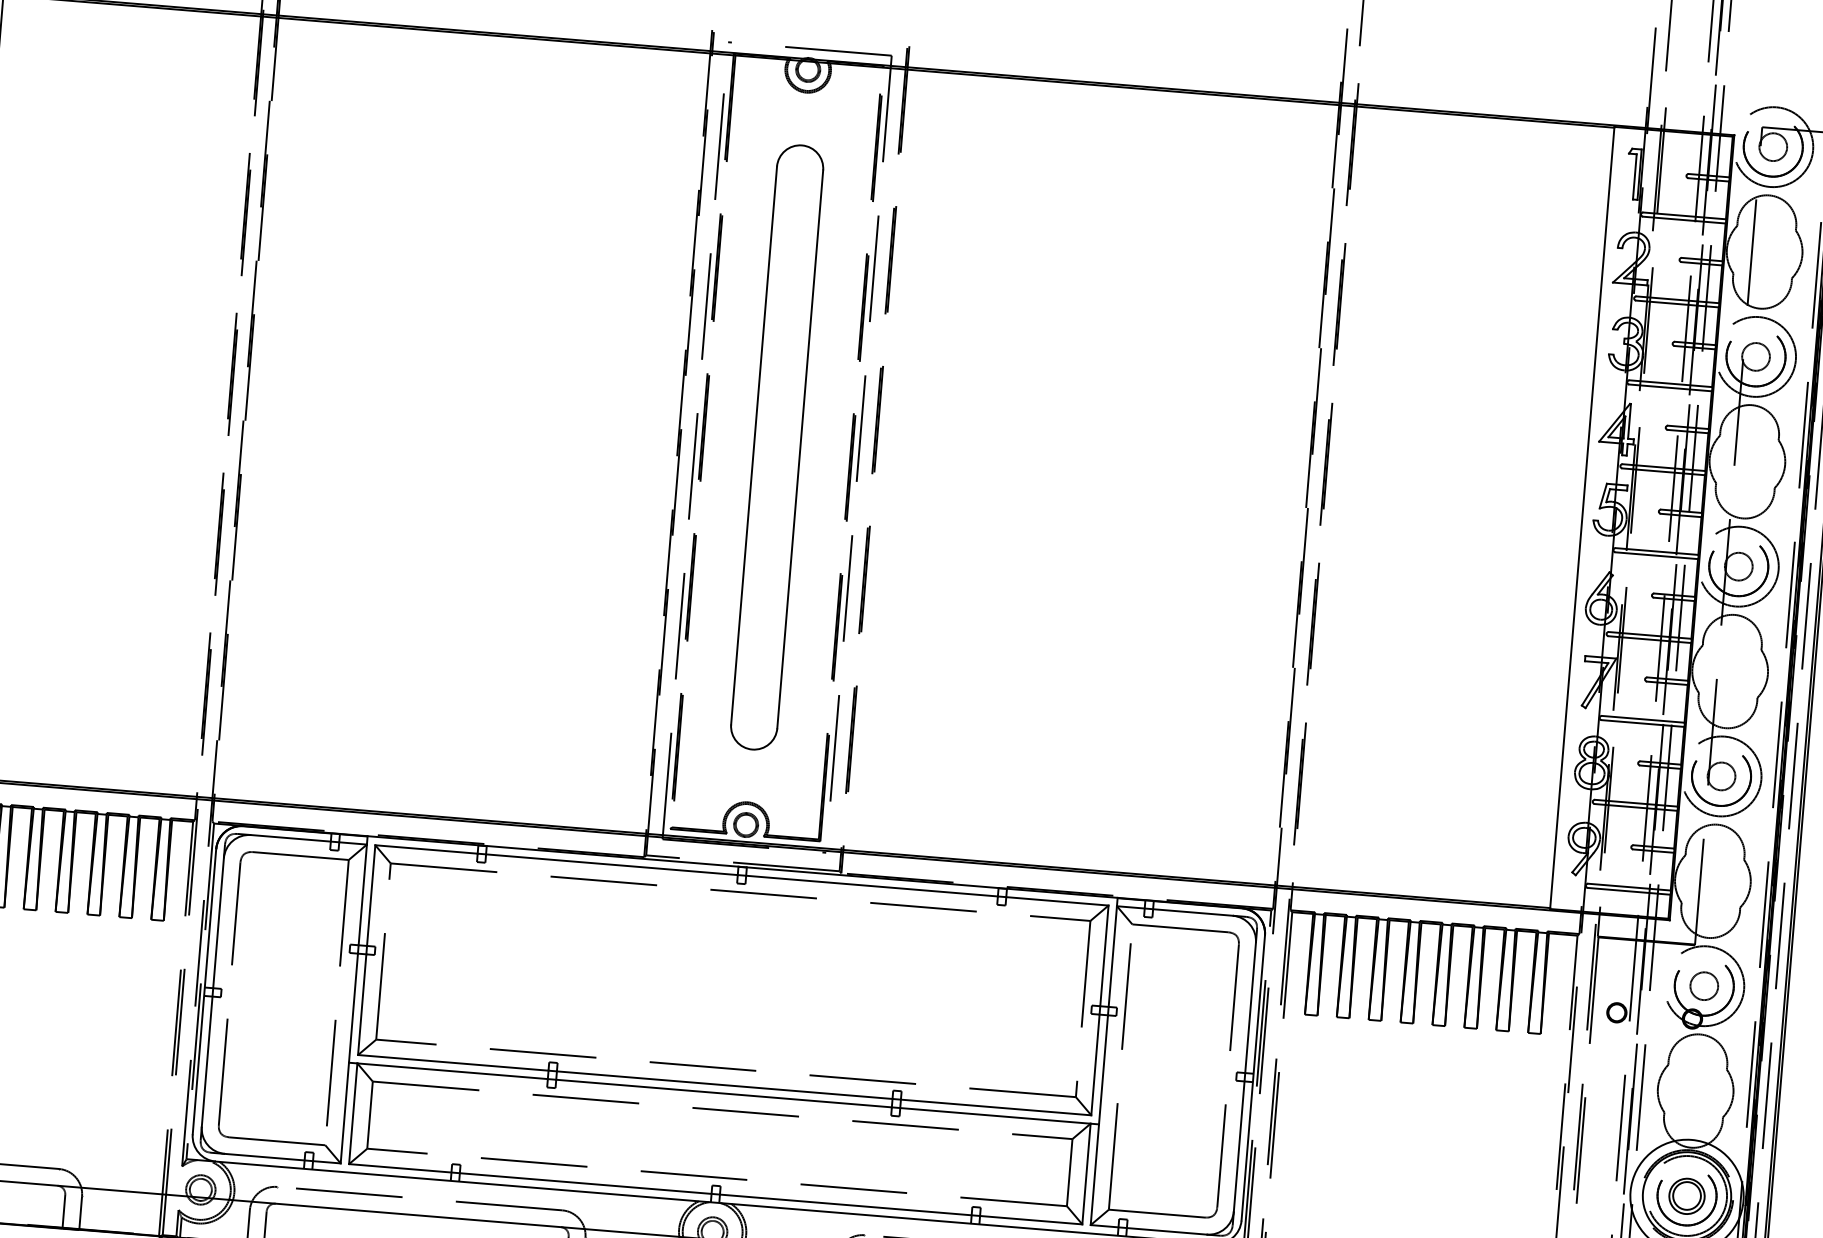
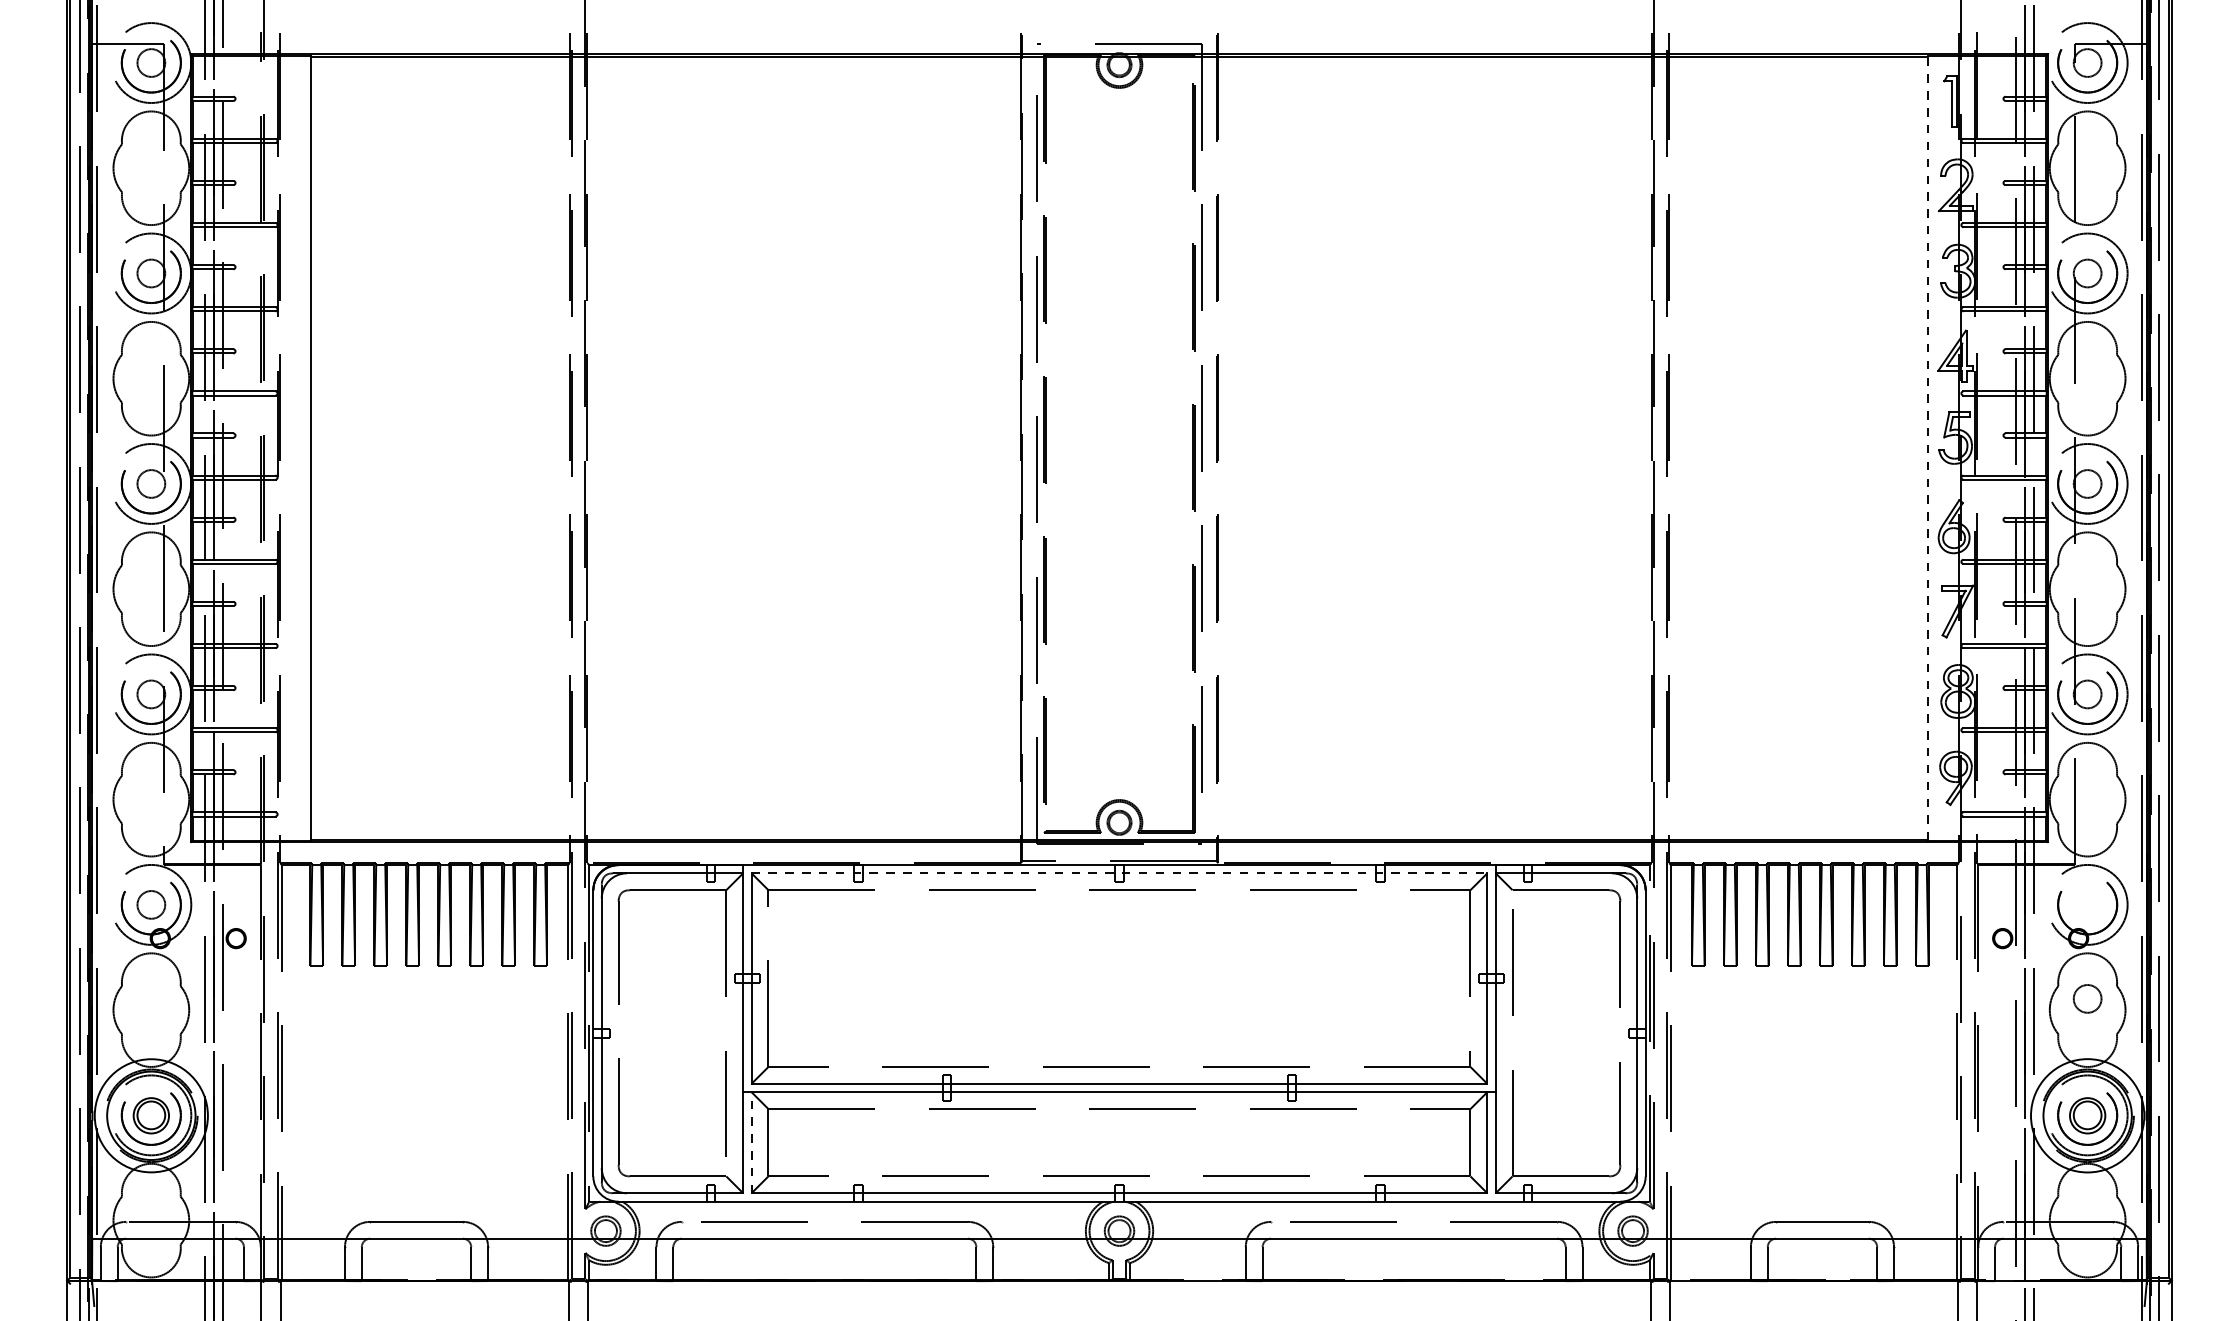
part: (777, 447) -> (1119, 443), removed
line: (1582, 517) -> (1927, 447), solid -> dashed
line: (741, 875) -> (1119, 873), solid -> dashed
circle: (1704, 985) -> (2087, 998), moved
line: (353, 1113) -> (751, 1142), solid -> dashed

